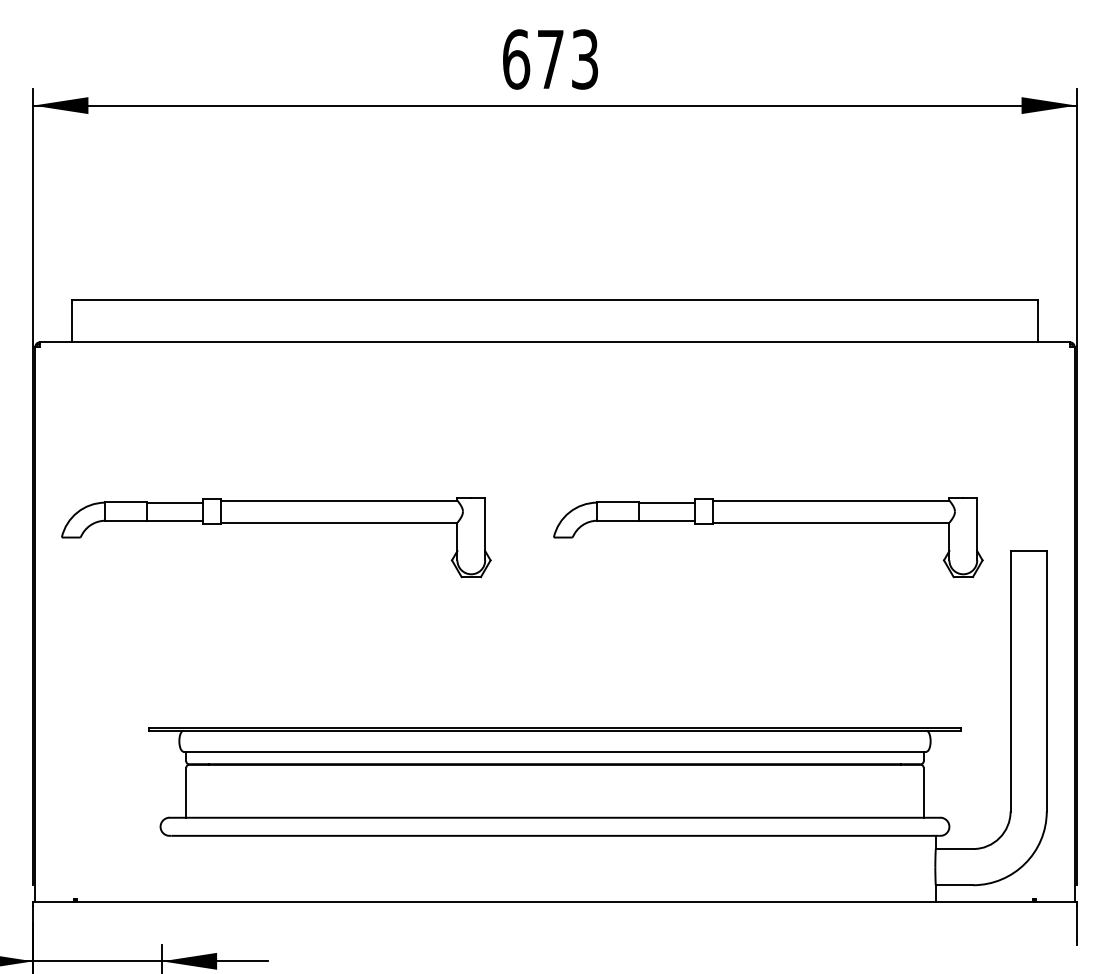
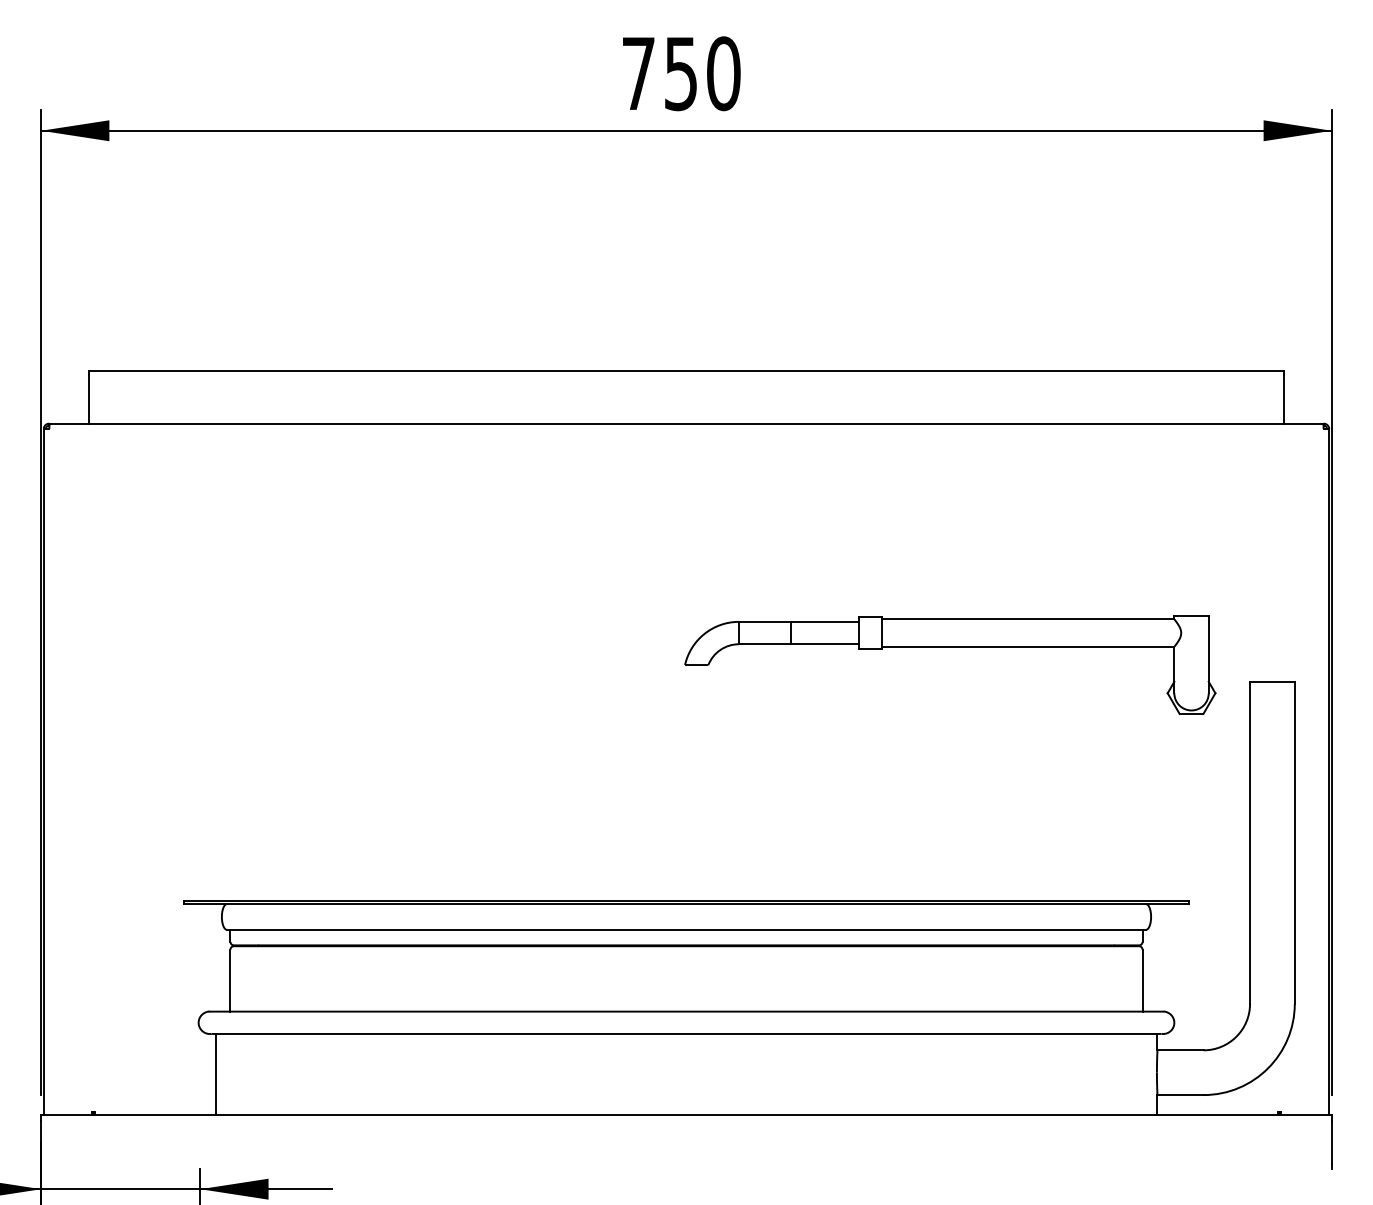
text: (550, 59) -> (680, 73), 673 -> 750
part: (276, 523) -> (342, 647), removed
line: (174, 868) -> (215, 1074), added

